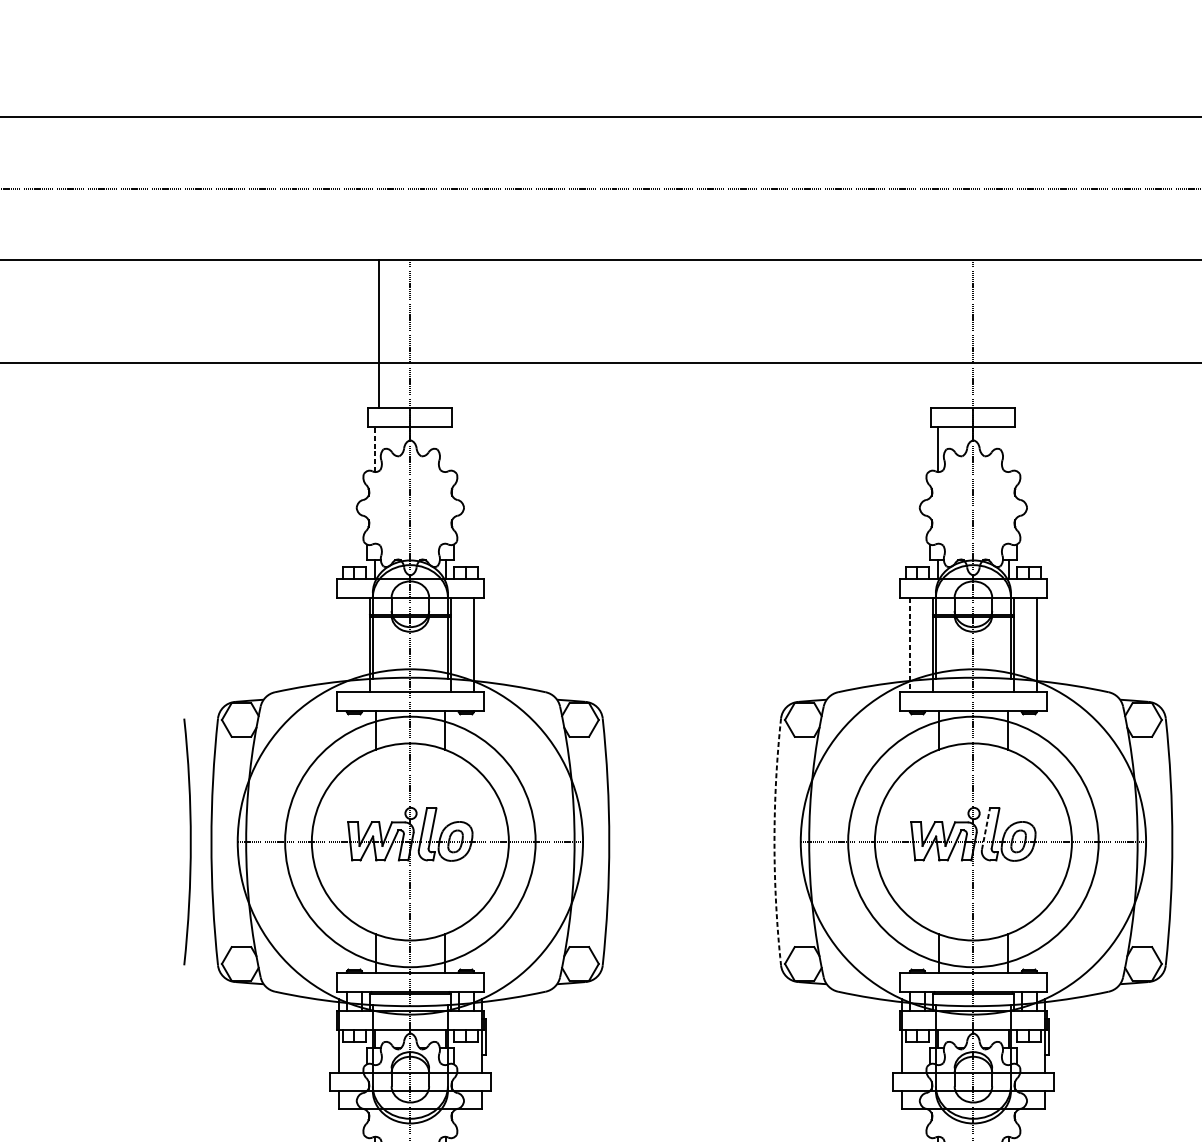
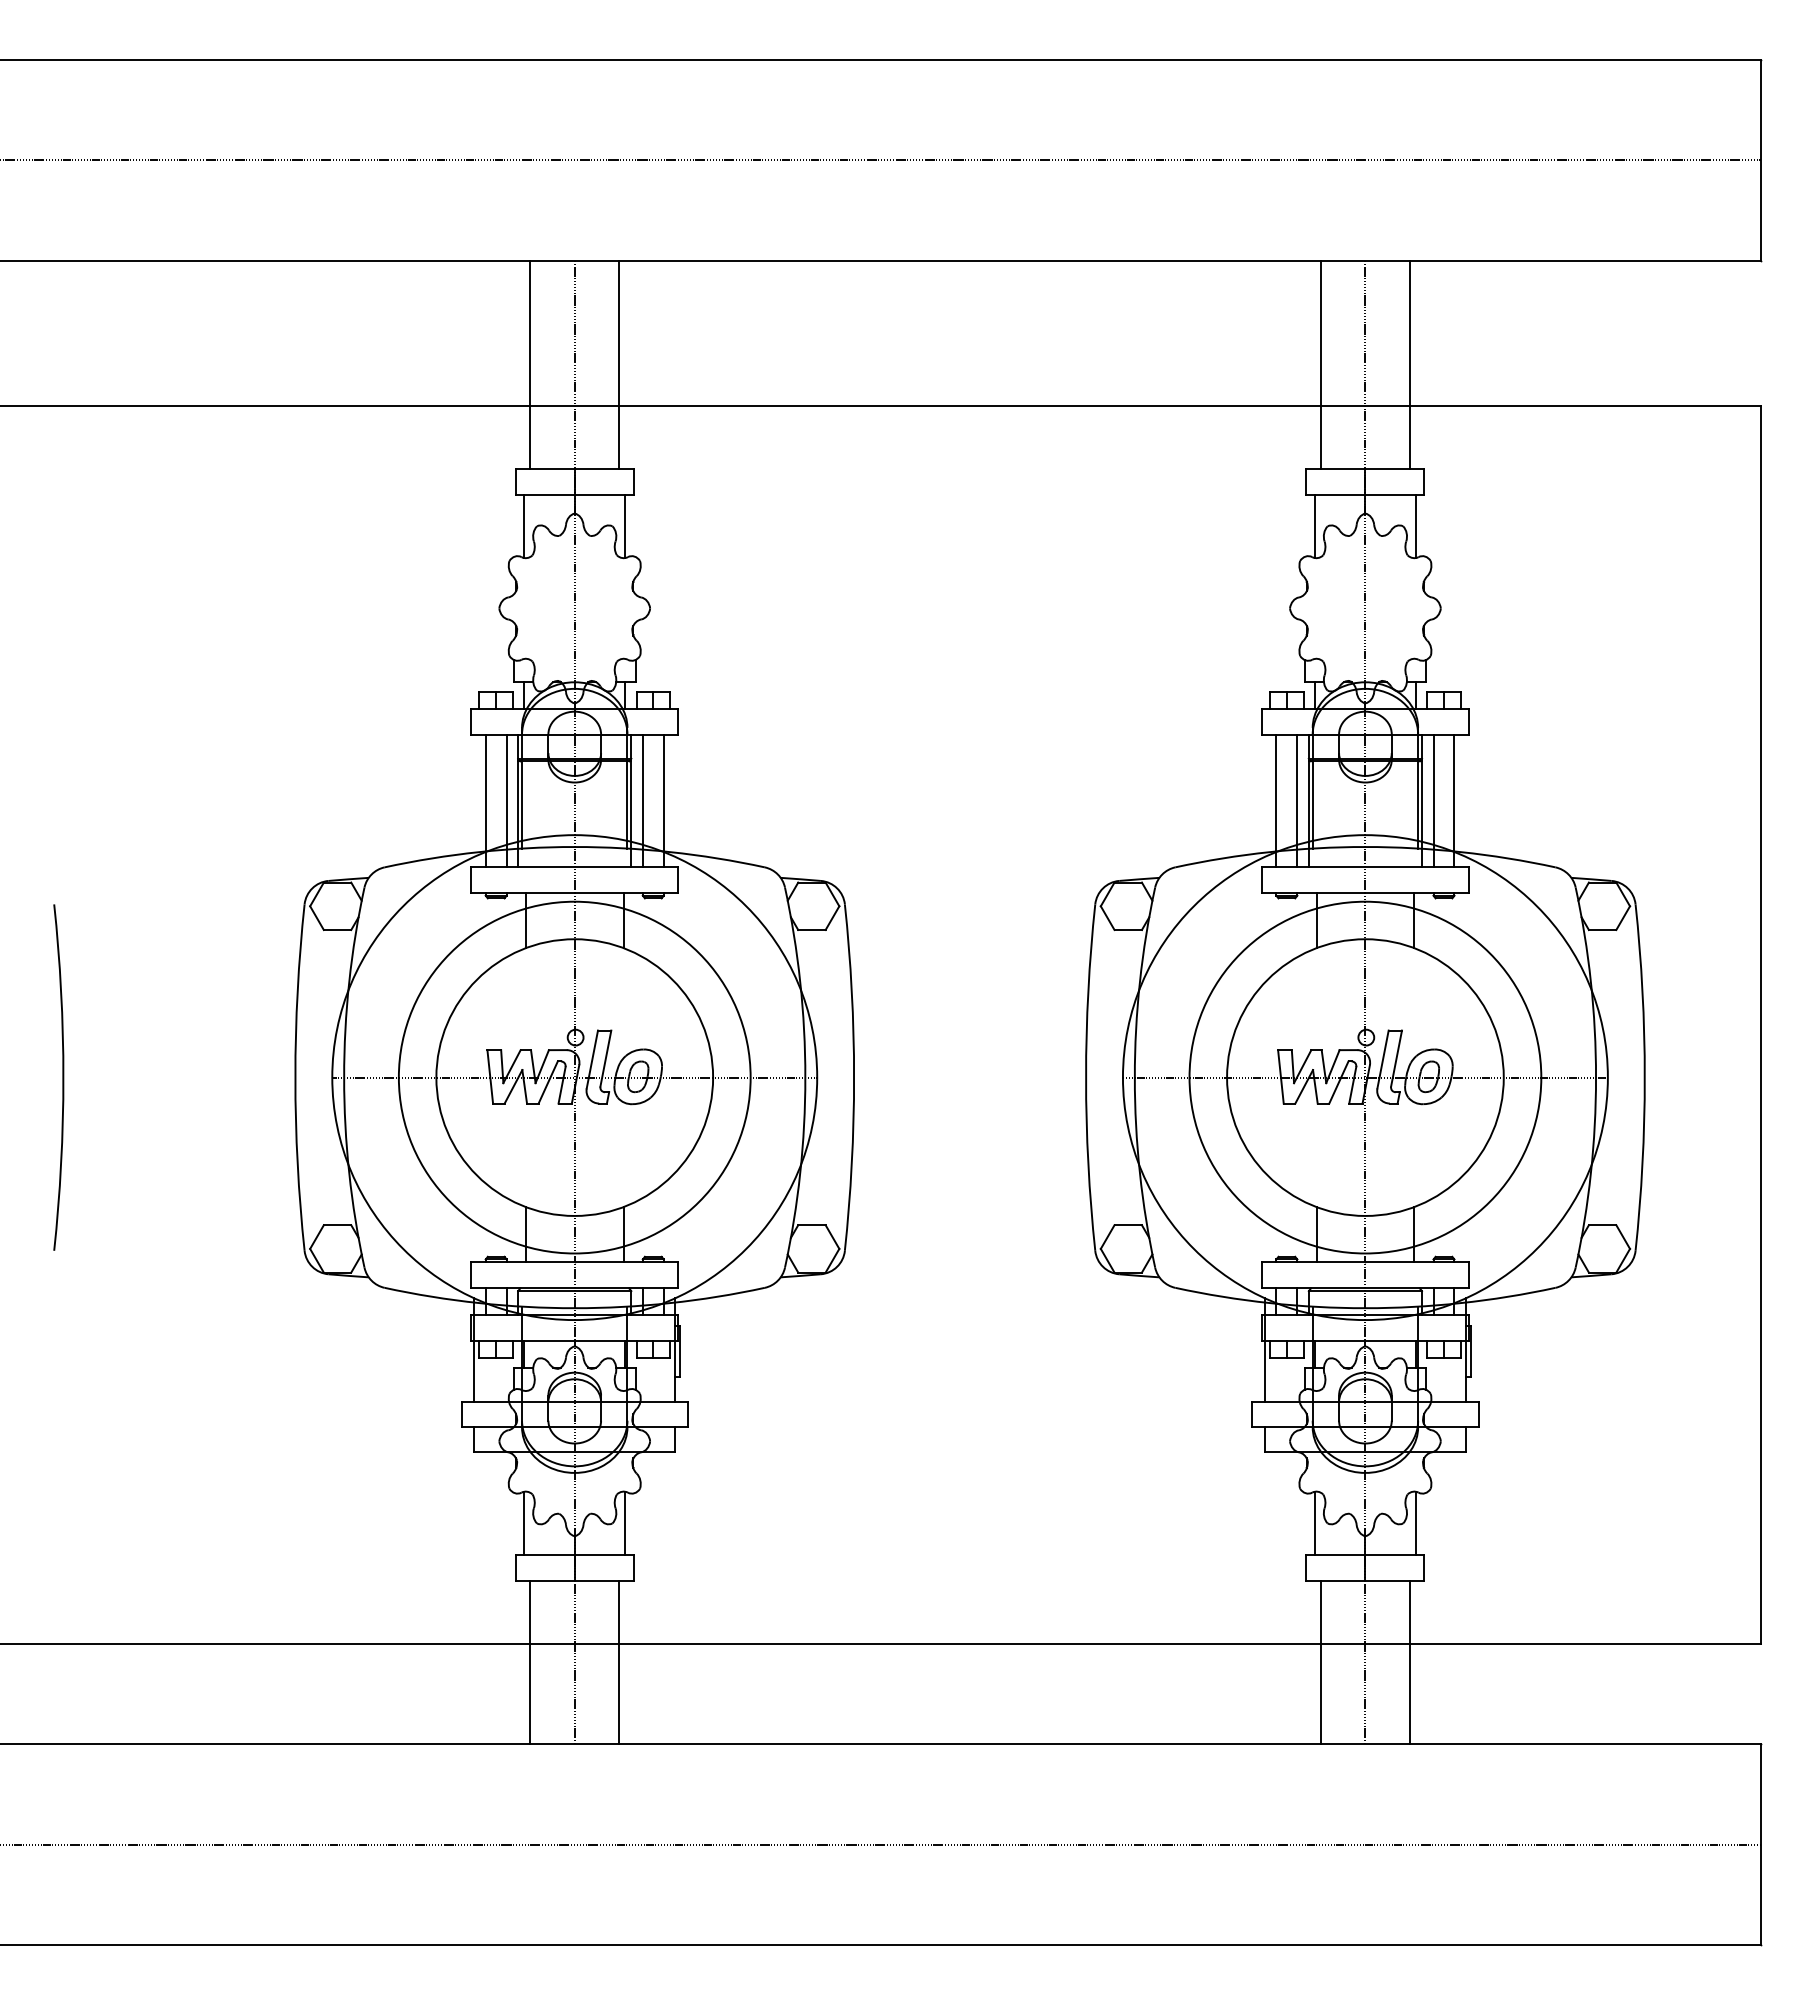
line: (442, 334) -> (619, 364), added
line: (942, 334) -> (1321, 364), added
line: (1004, 334) -> (1409, 364), added
line: (374, 449) -> (524, 526), dashed -> solid
line: (446, 449) -> (625, 526), added
line: (1009, 449) -> (1415, 526), added
line: (346, 644) -> (485, 800), added
line: (361, 644) -> (506, 800), added
line: (458, 644) -> (642, 800), added
line: (910, 644) -> (1276, 800), dashed -> solid
line: (925, 644) -> (1297, 800), added
line: (1021, 644) -> (1433, 800), added
line: (986, 829) -> (1383, 1059), dashed -> solid
arc: (190, 841) -> (62, 1077), moved
arc: (774, 841) -> (1086, 1077), dashed -> solid

